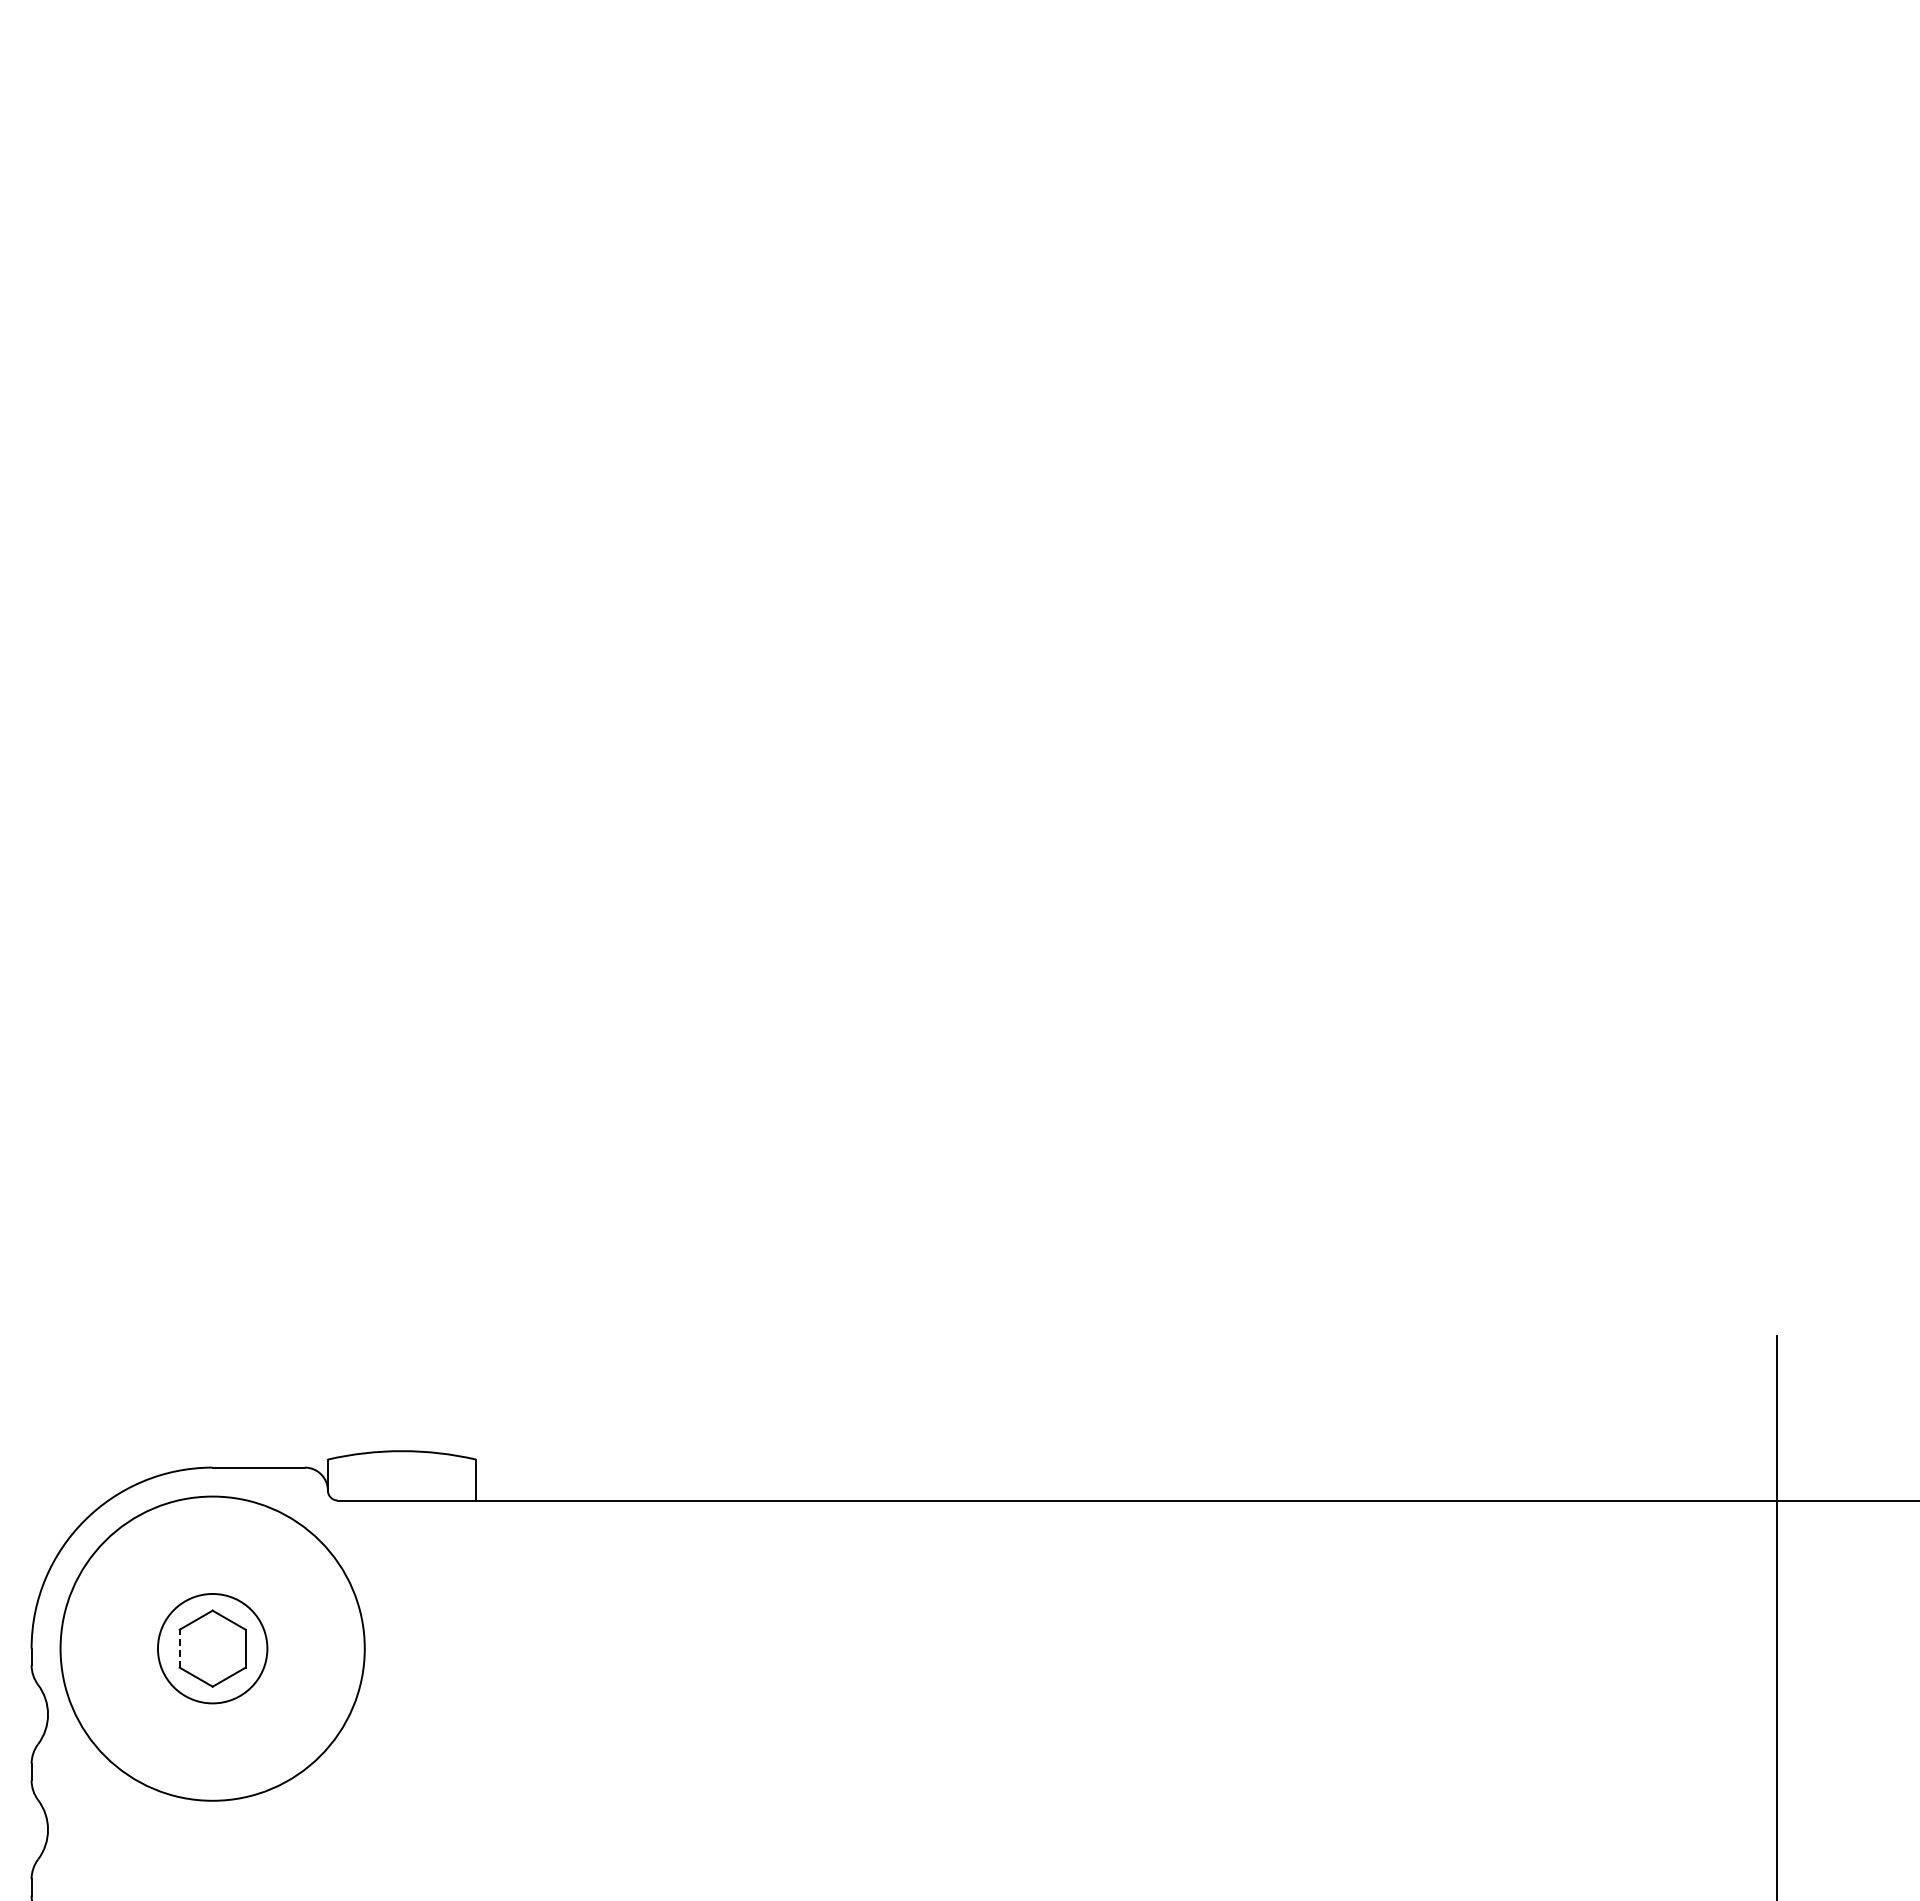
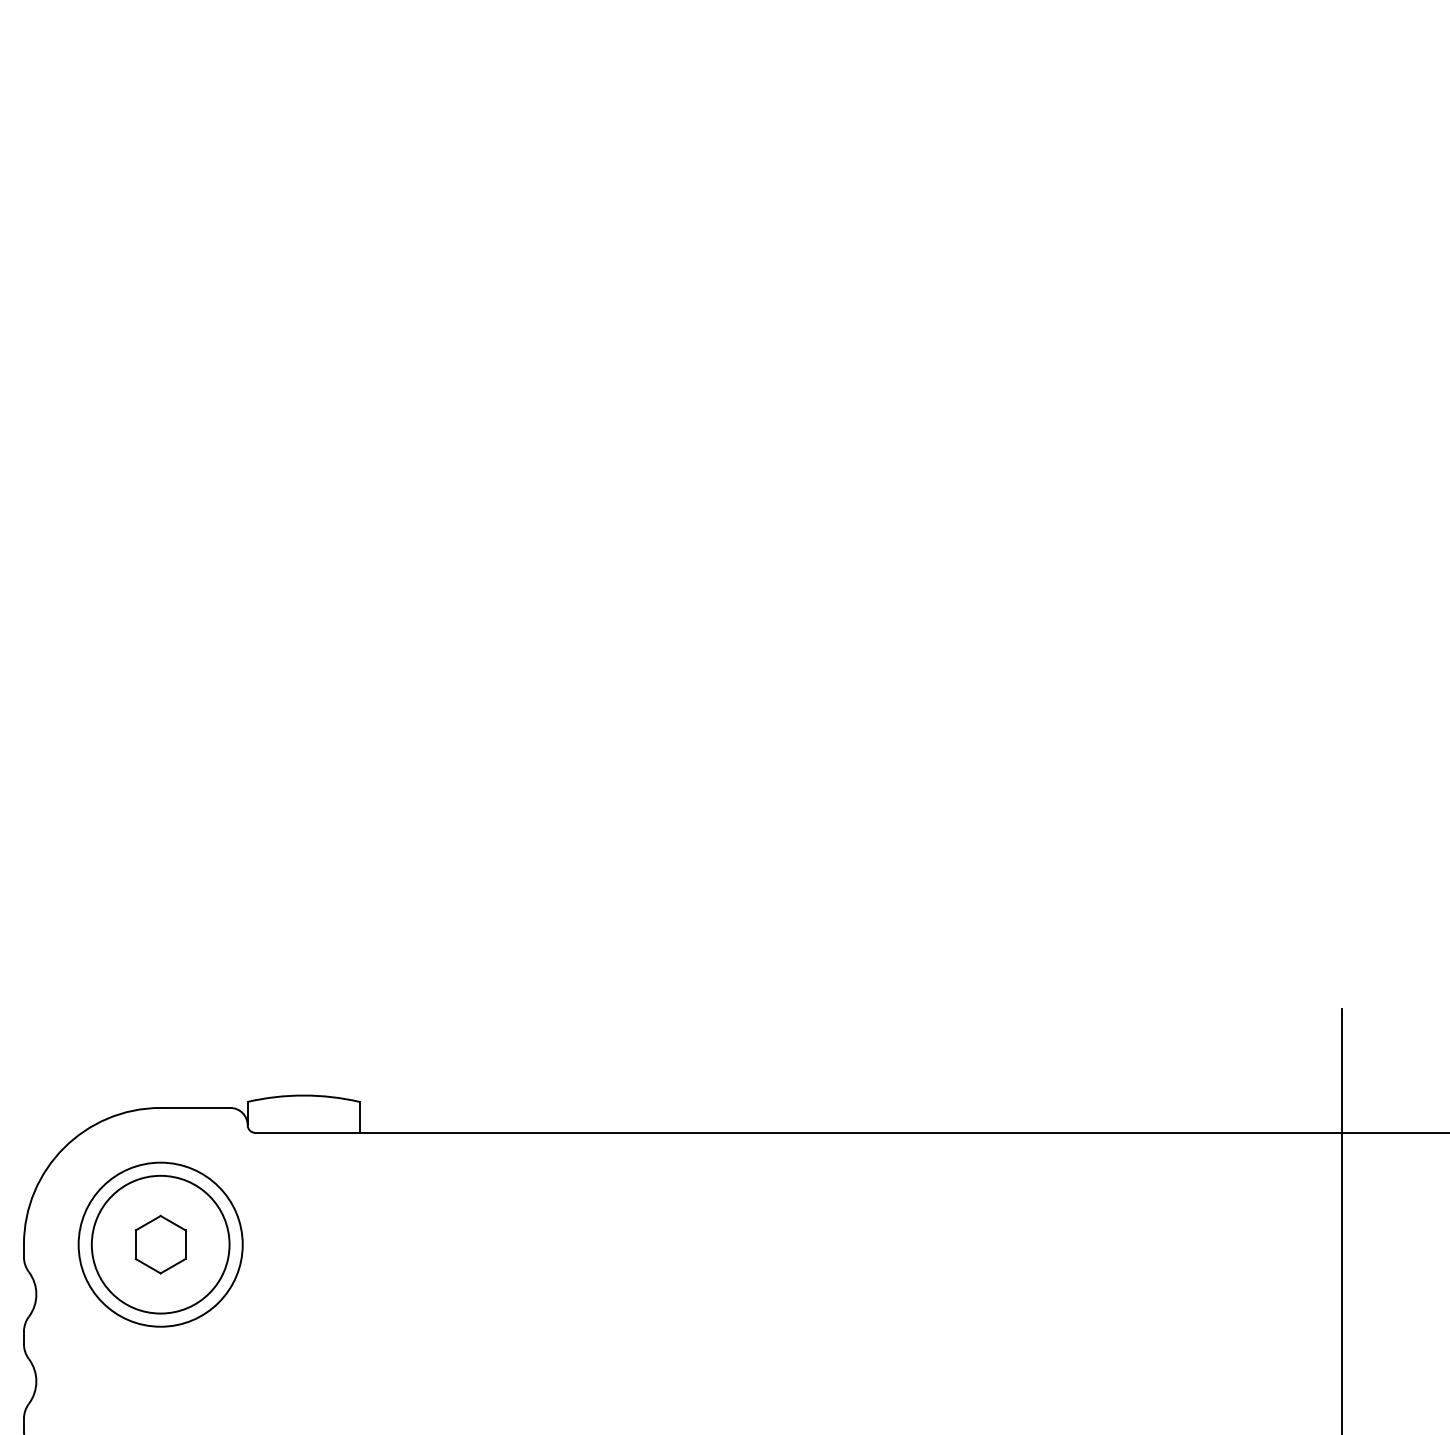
line: (179, 1648) -> (135, 1244), dashed -> solid
circle: (212, 1648) -> (160, 1244), size x0.71
circle: (212, 1648) -> (160, 1244), size x1.67

